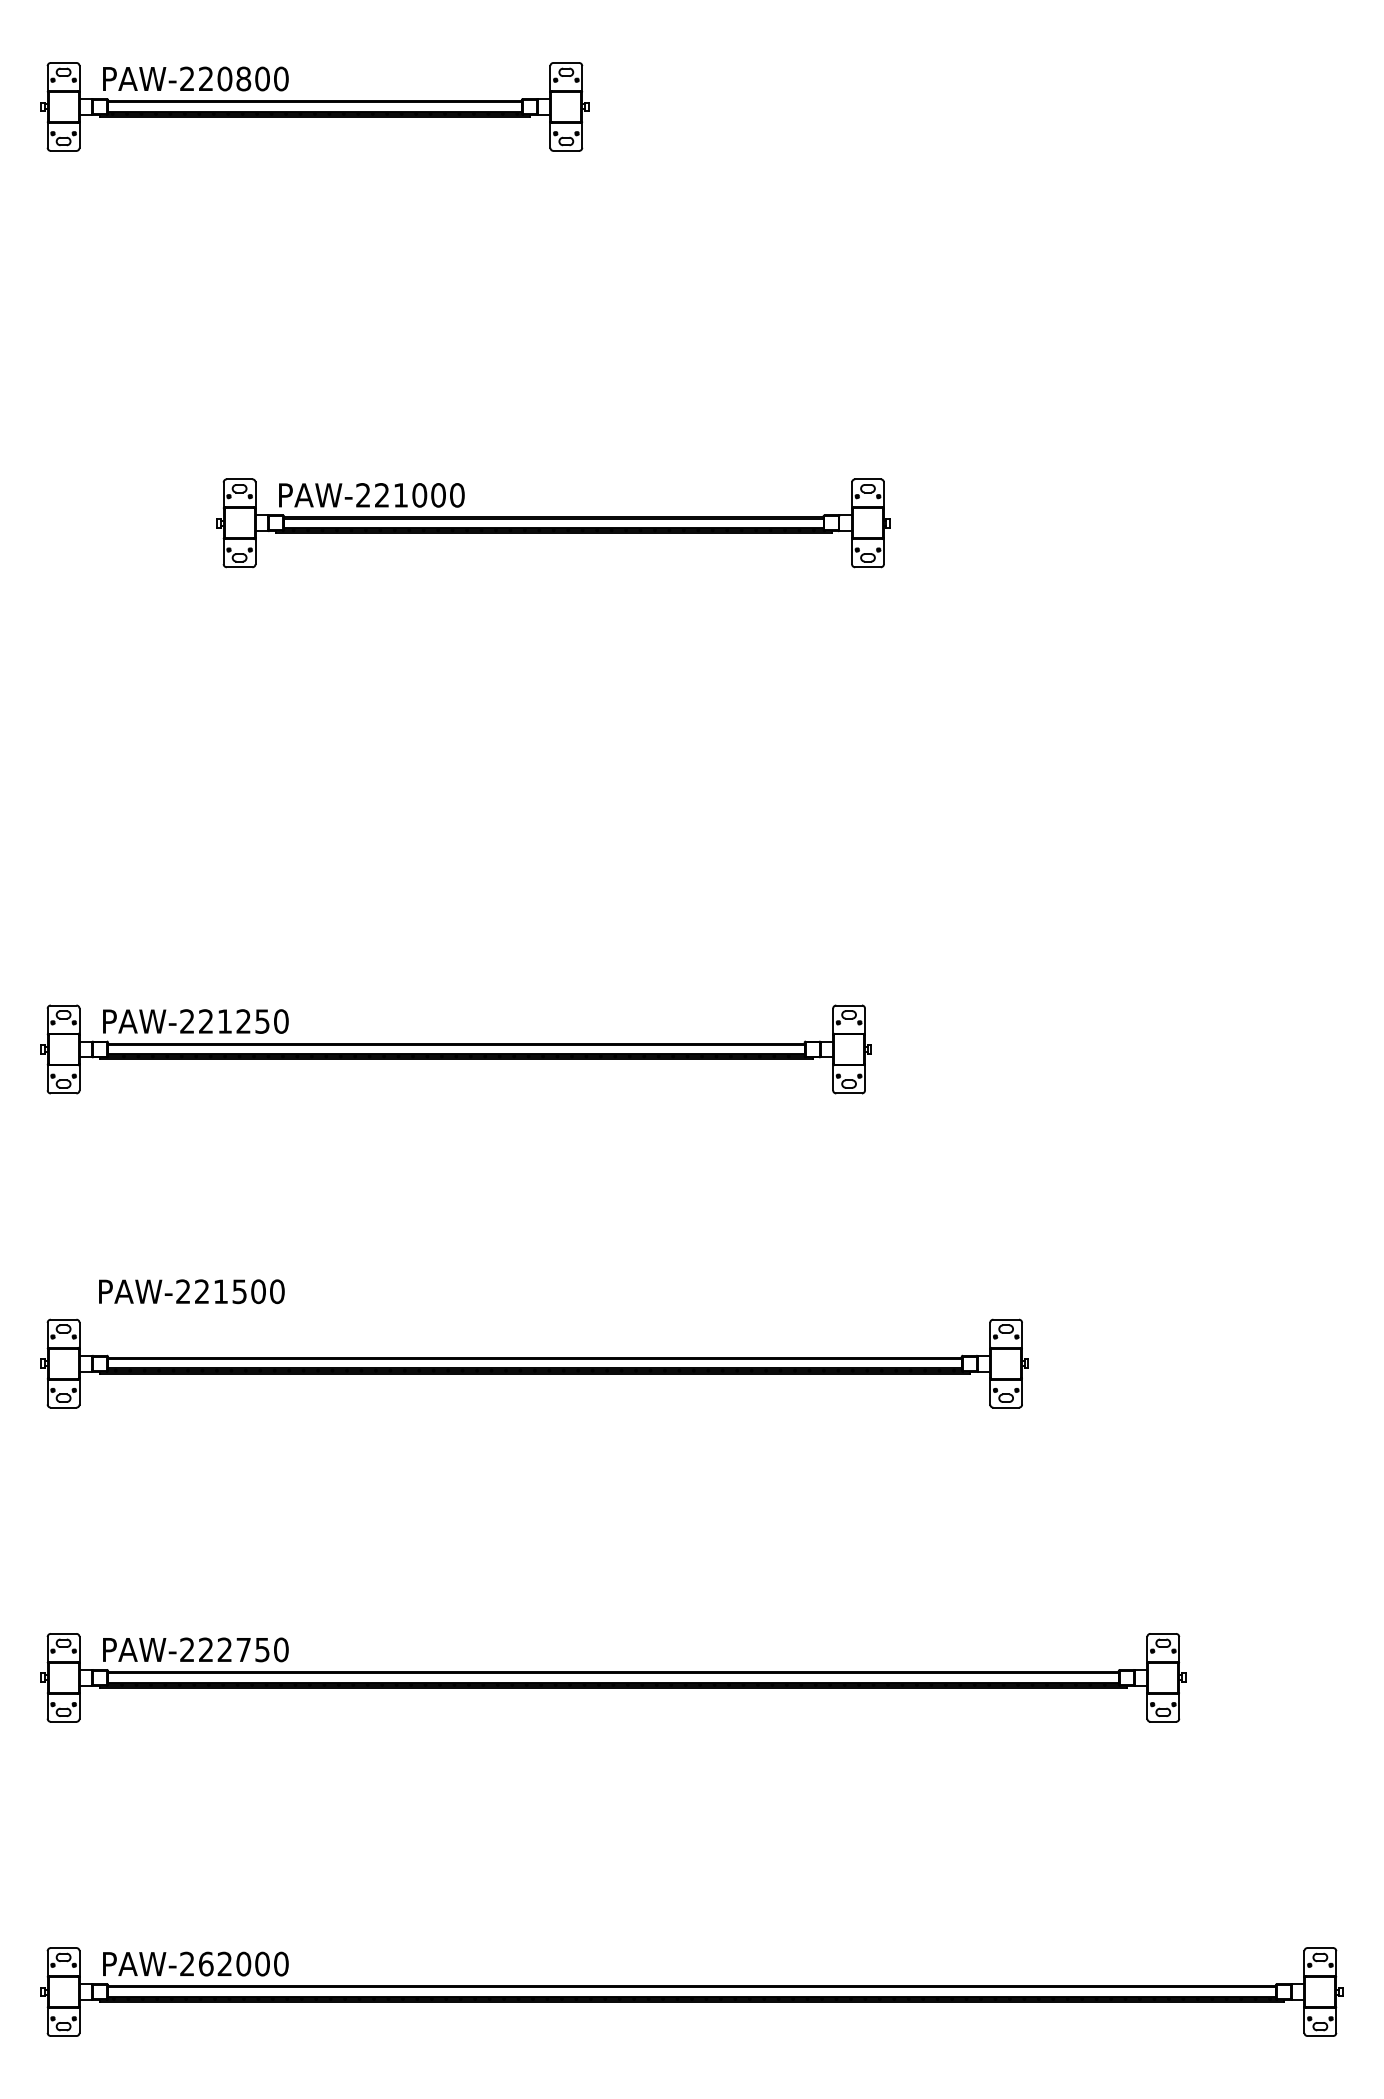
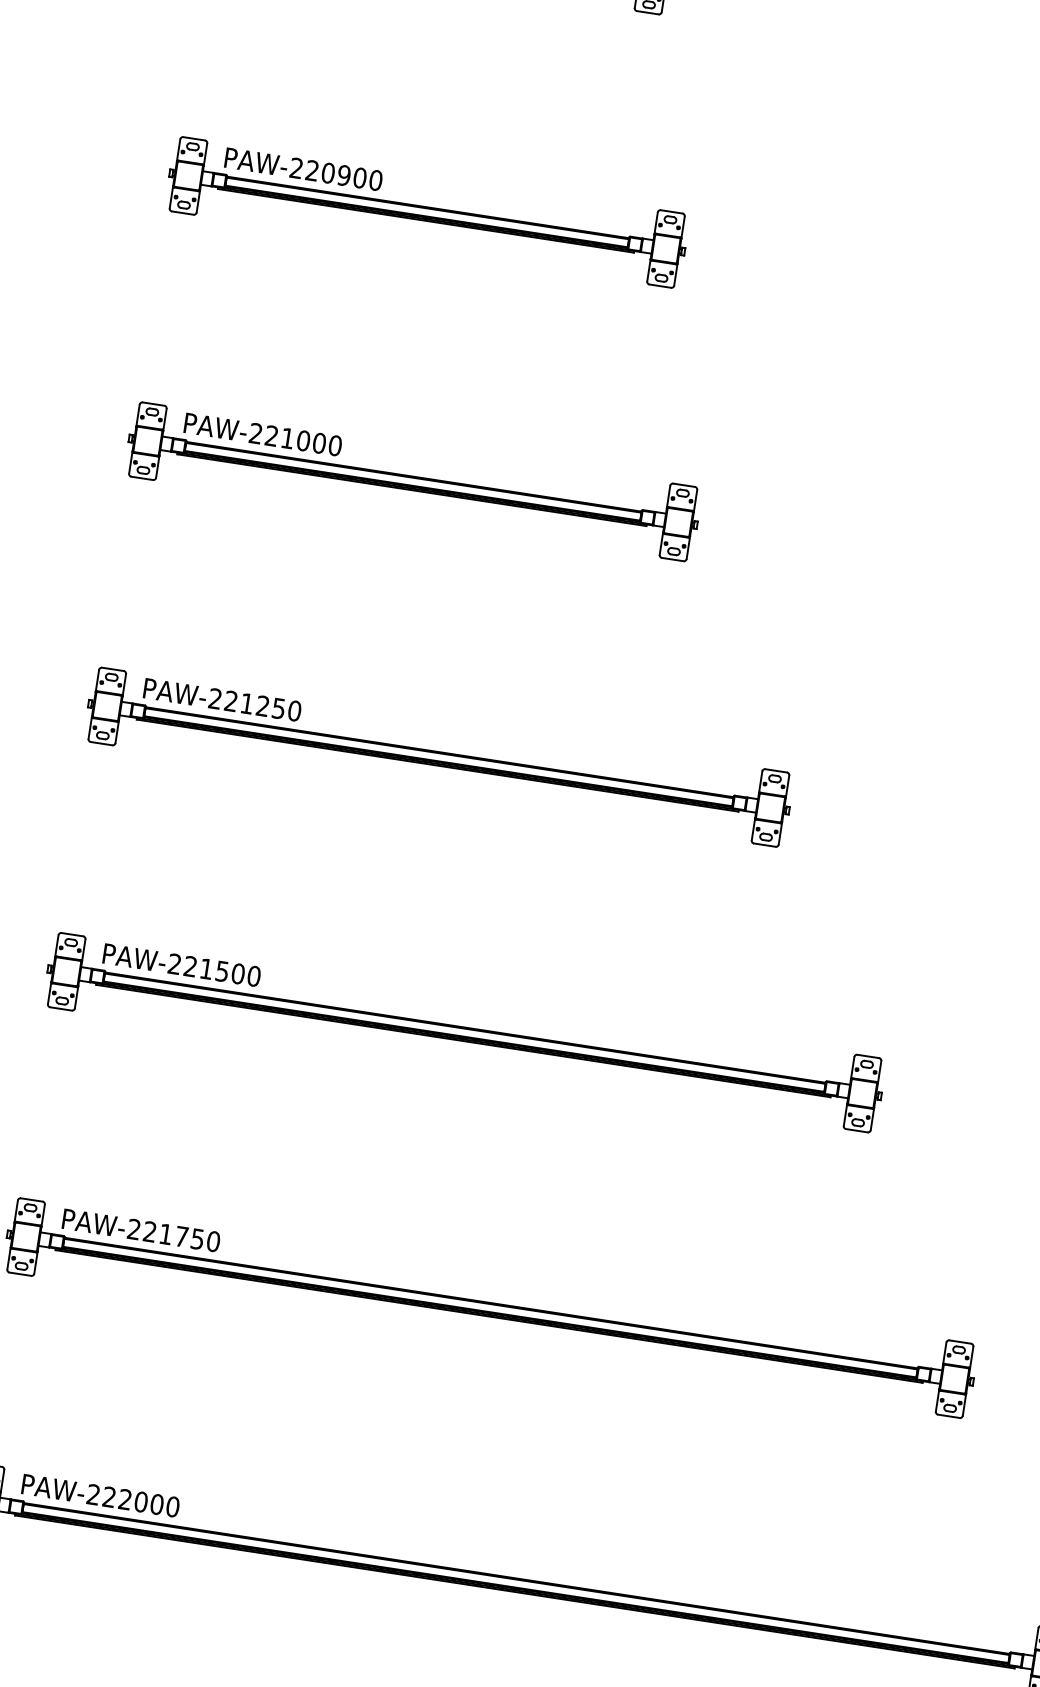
part: (345, 420) -> (426, 211), added
part: (553, 523) -> (412, 481), moved
text: (191, 1291) -> (181, 965), moved
text: (224, 1649) -> (165, 1233), PAW-222750 -> PAW-221750
text: (206, 1963) -> (109, 1496), PAW-262000 -> PAW-222000

